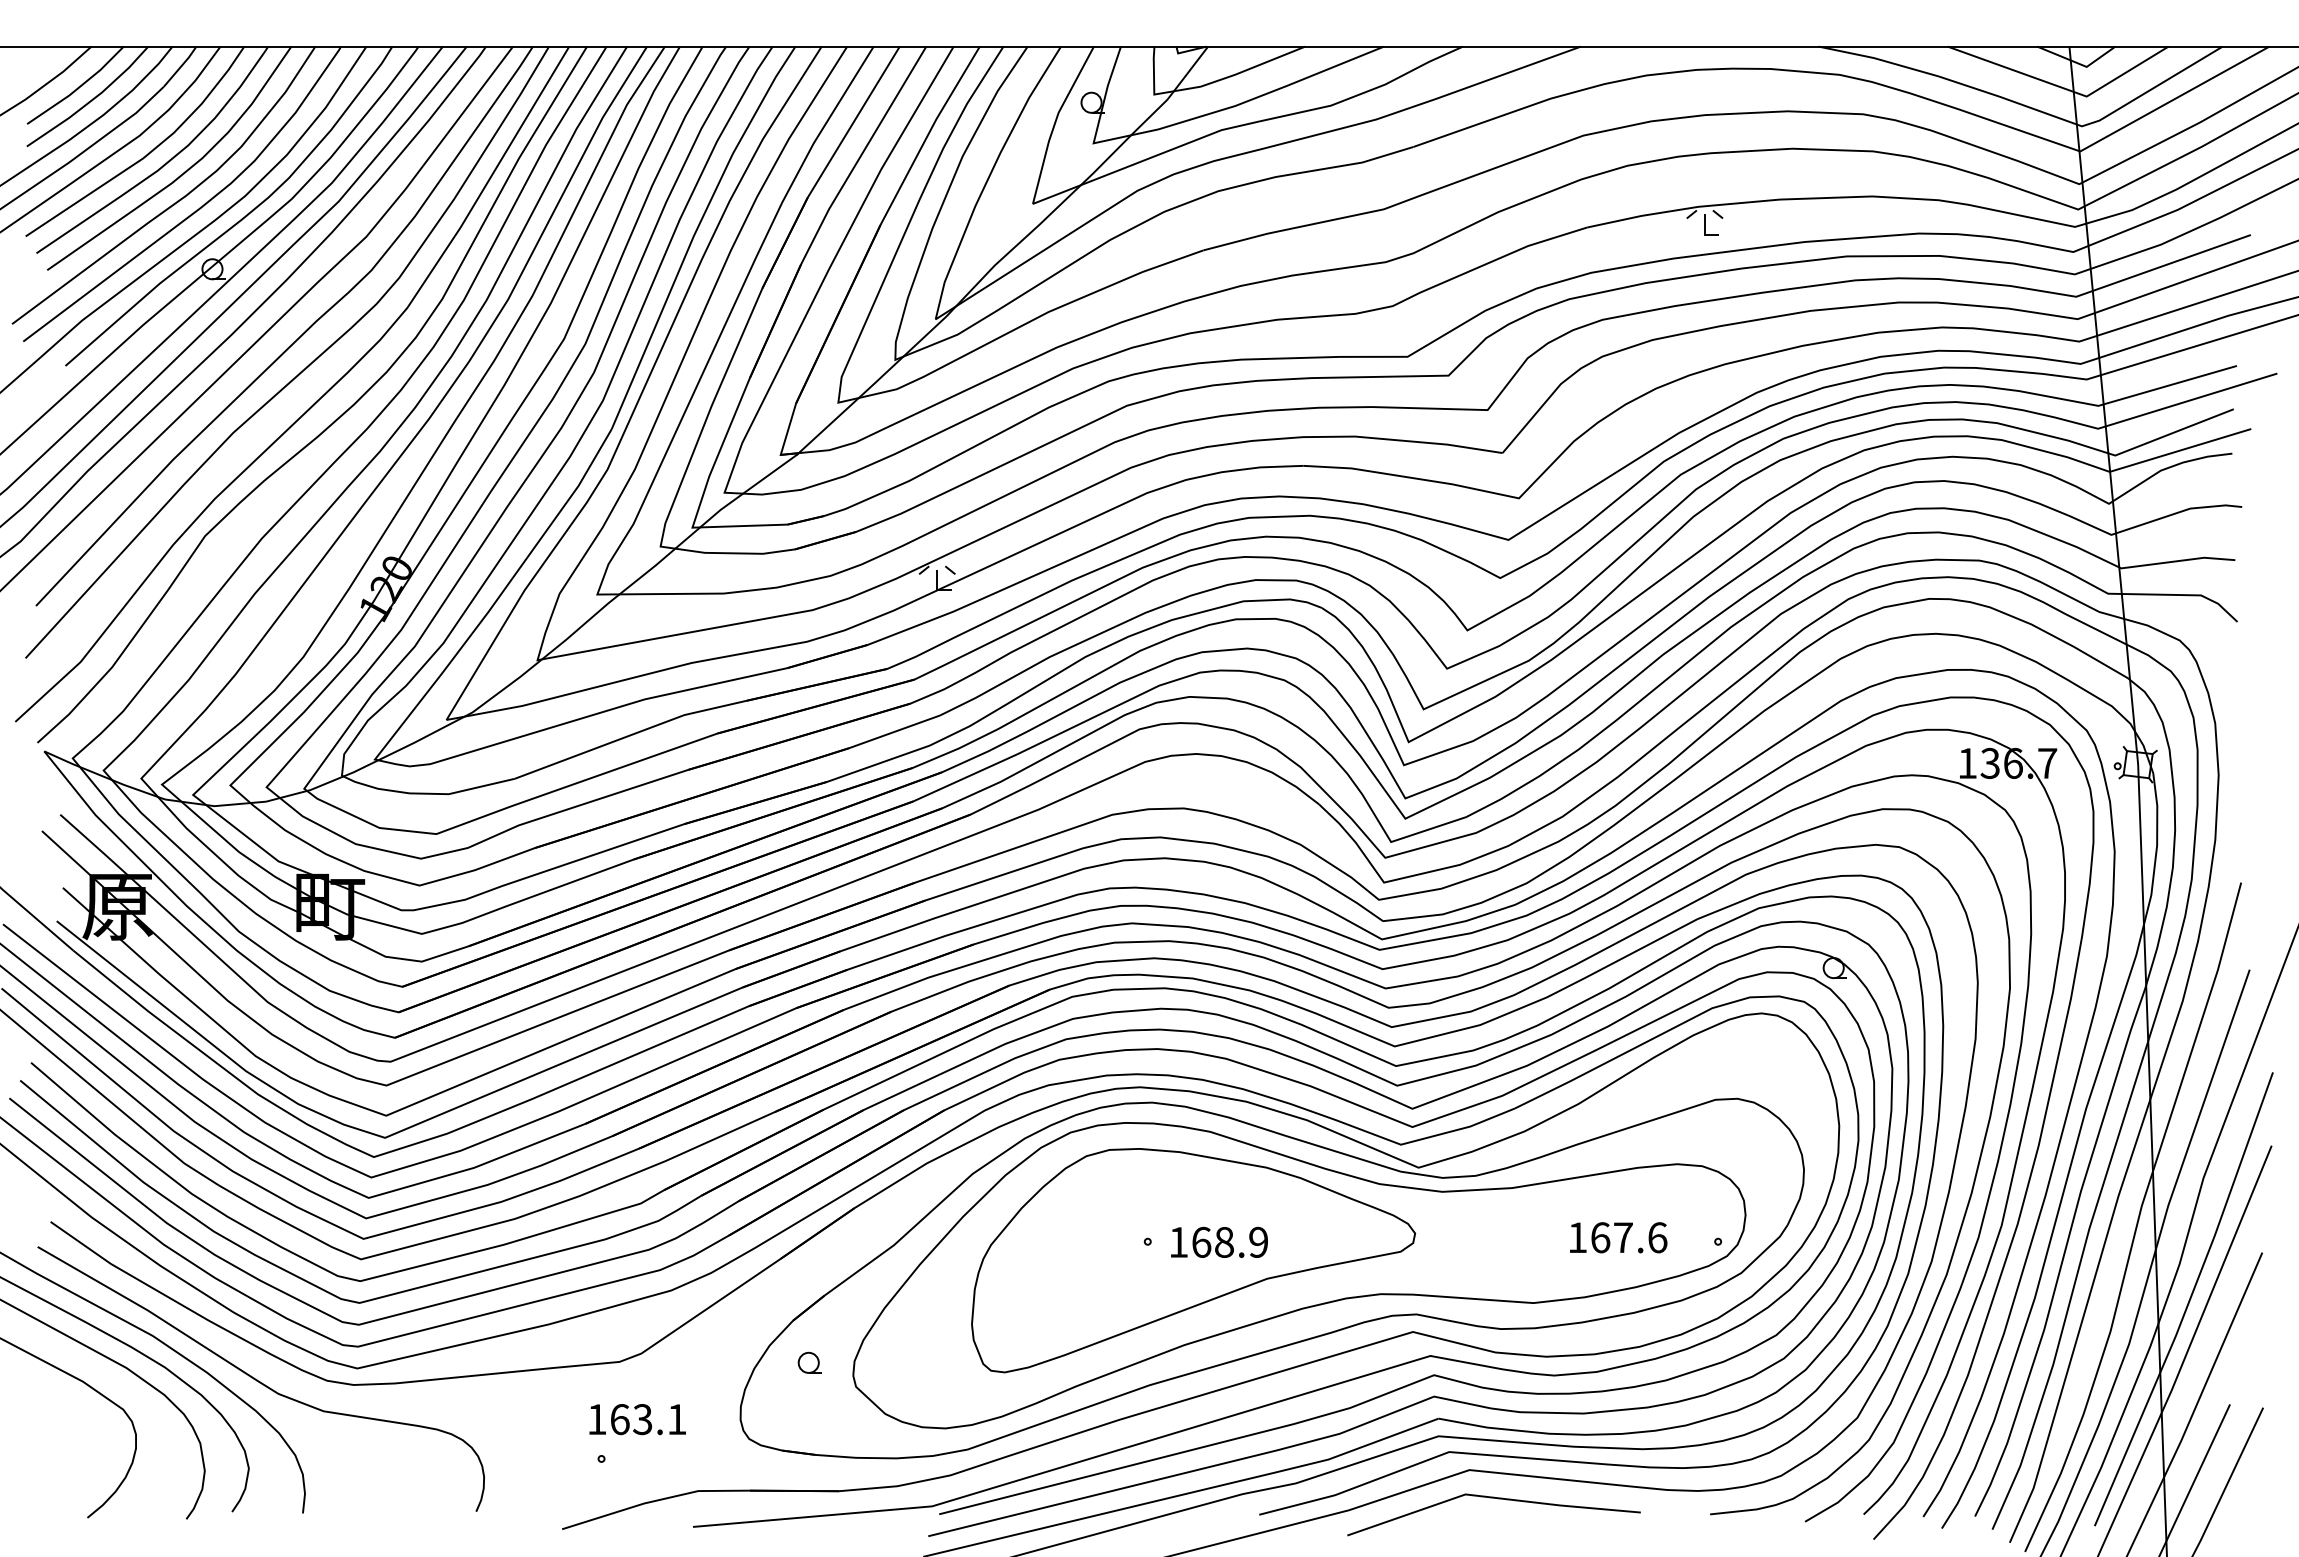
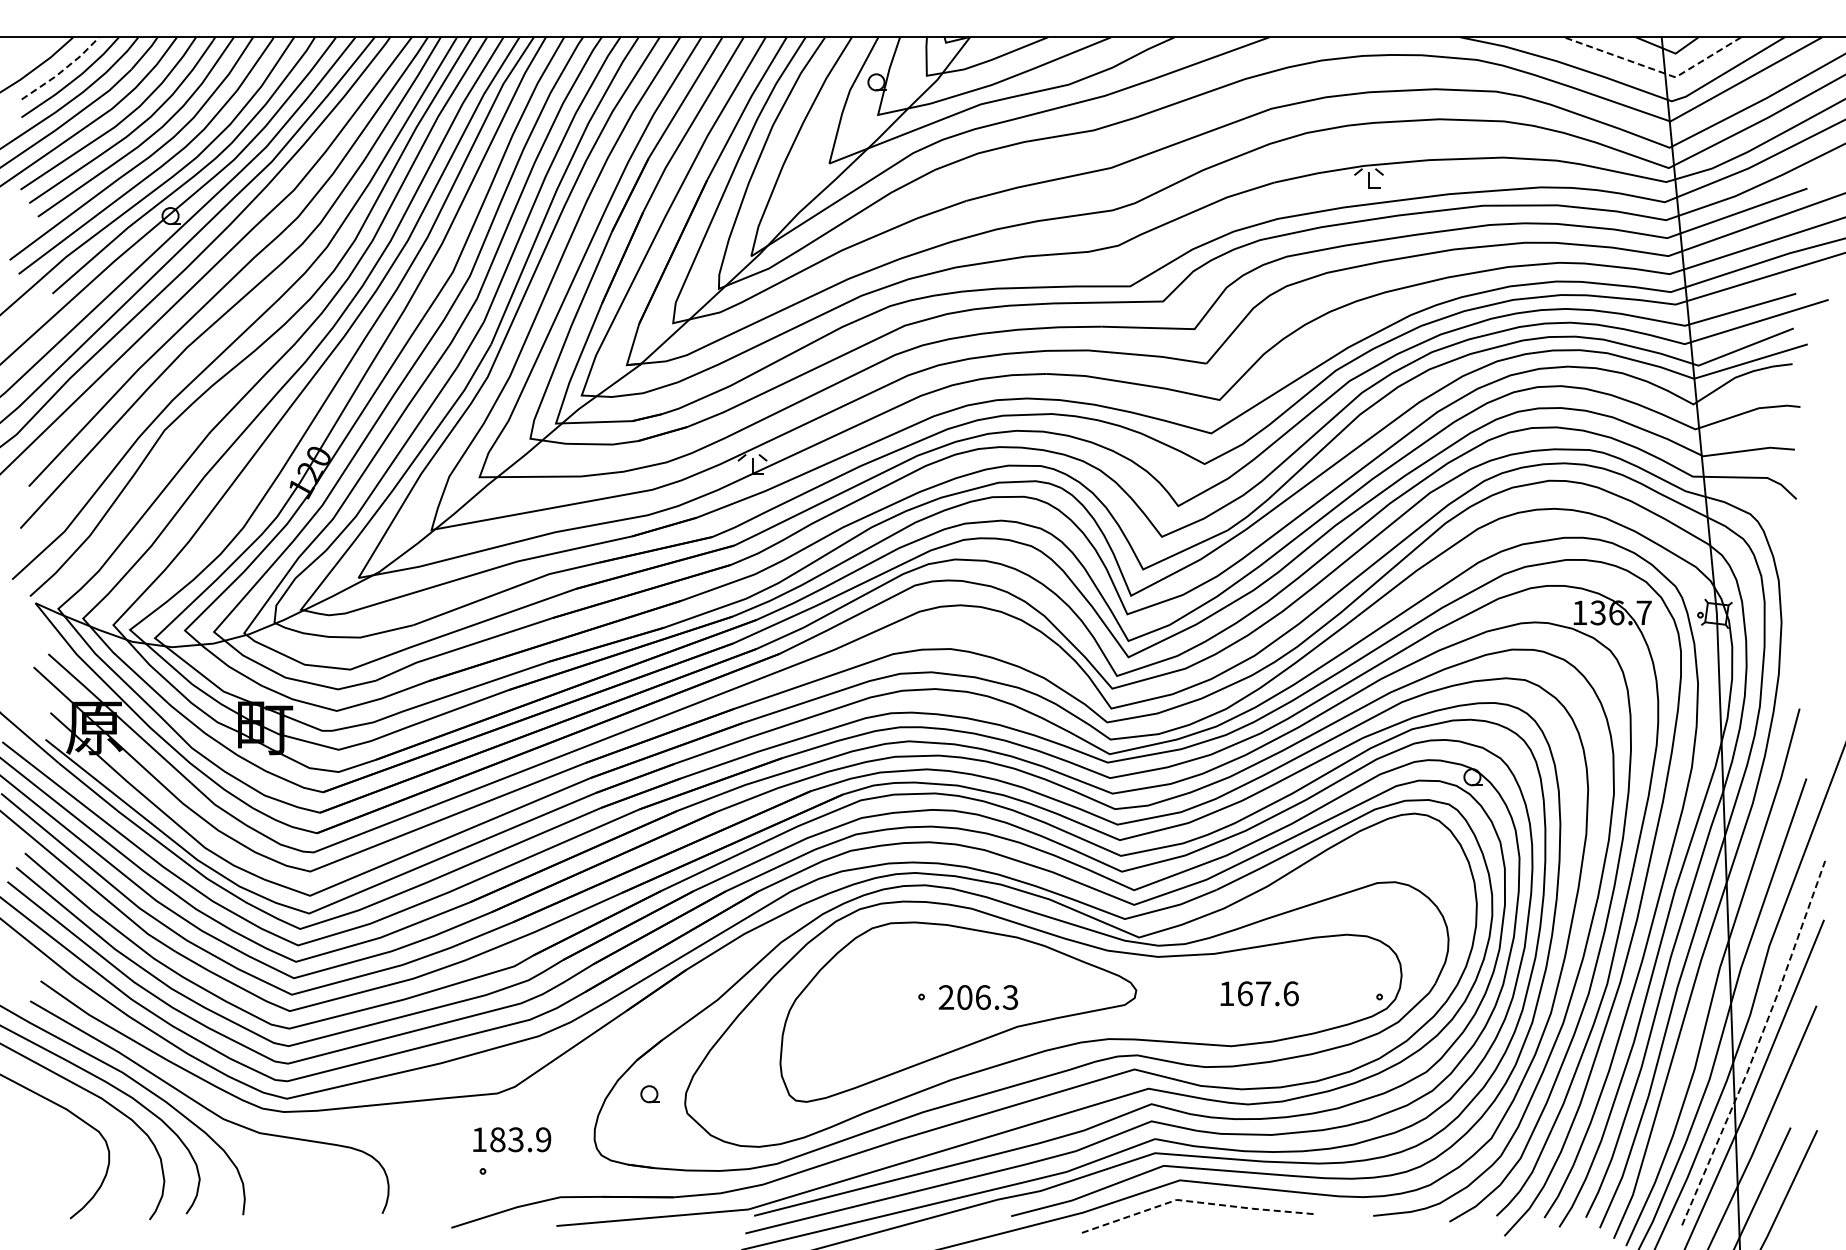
line: (79, 87) -> (63, 70), solid -> dashed
line: (2061, 87) -> (1655, 70), solid -> dashed
text: (1618, 1237) -> (1259, 993), moved
text: (1218, 1242) -> (978, 997), 168.9 -> 206.3
line: (2189, 1300) -> (1758, 1044), solid -> dashed
text: (648, 1419) -> (520, 1139), 163.1 -> 183.9
line: (1491, 1497) -> (1197, 1202), solid -> dashed

